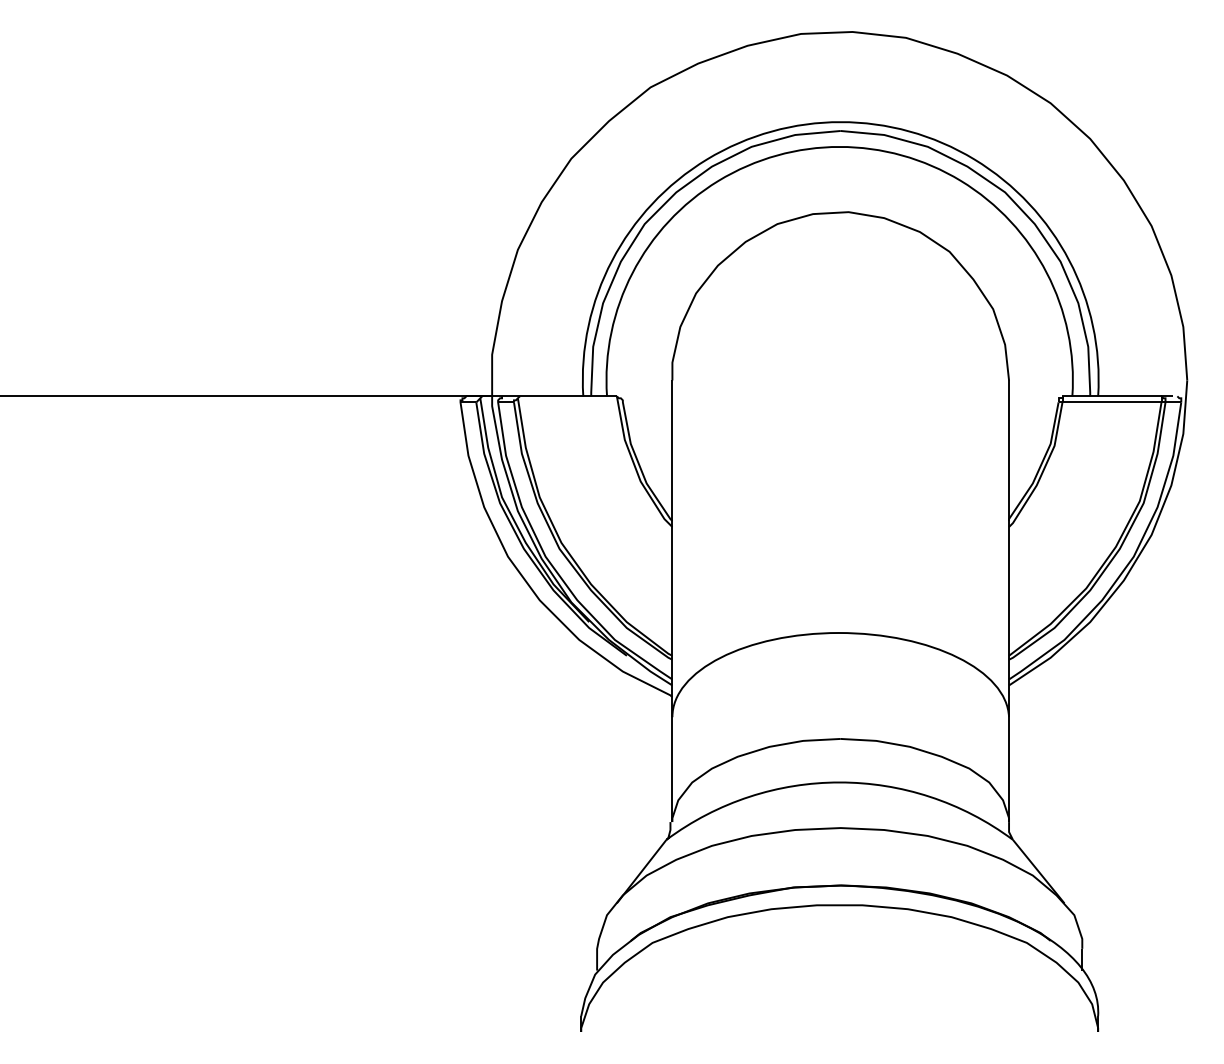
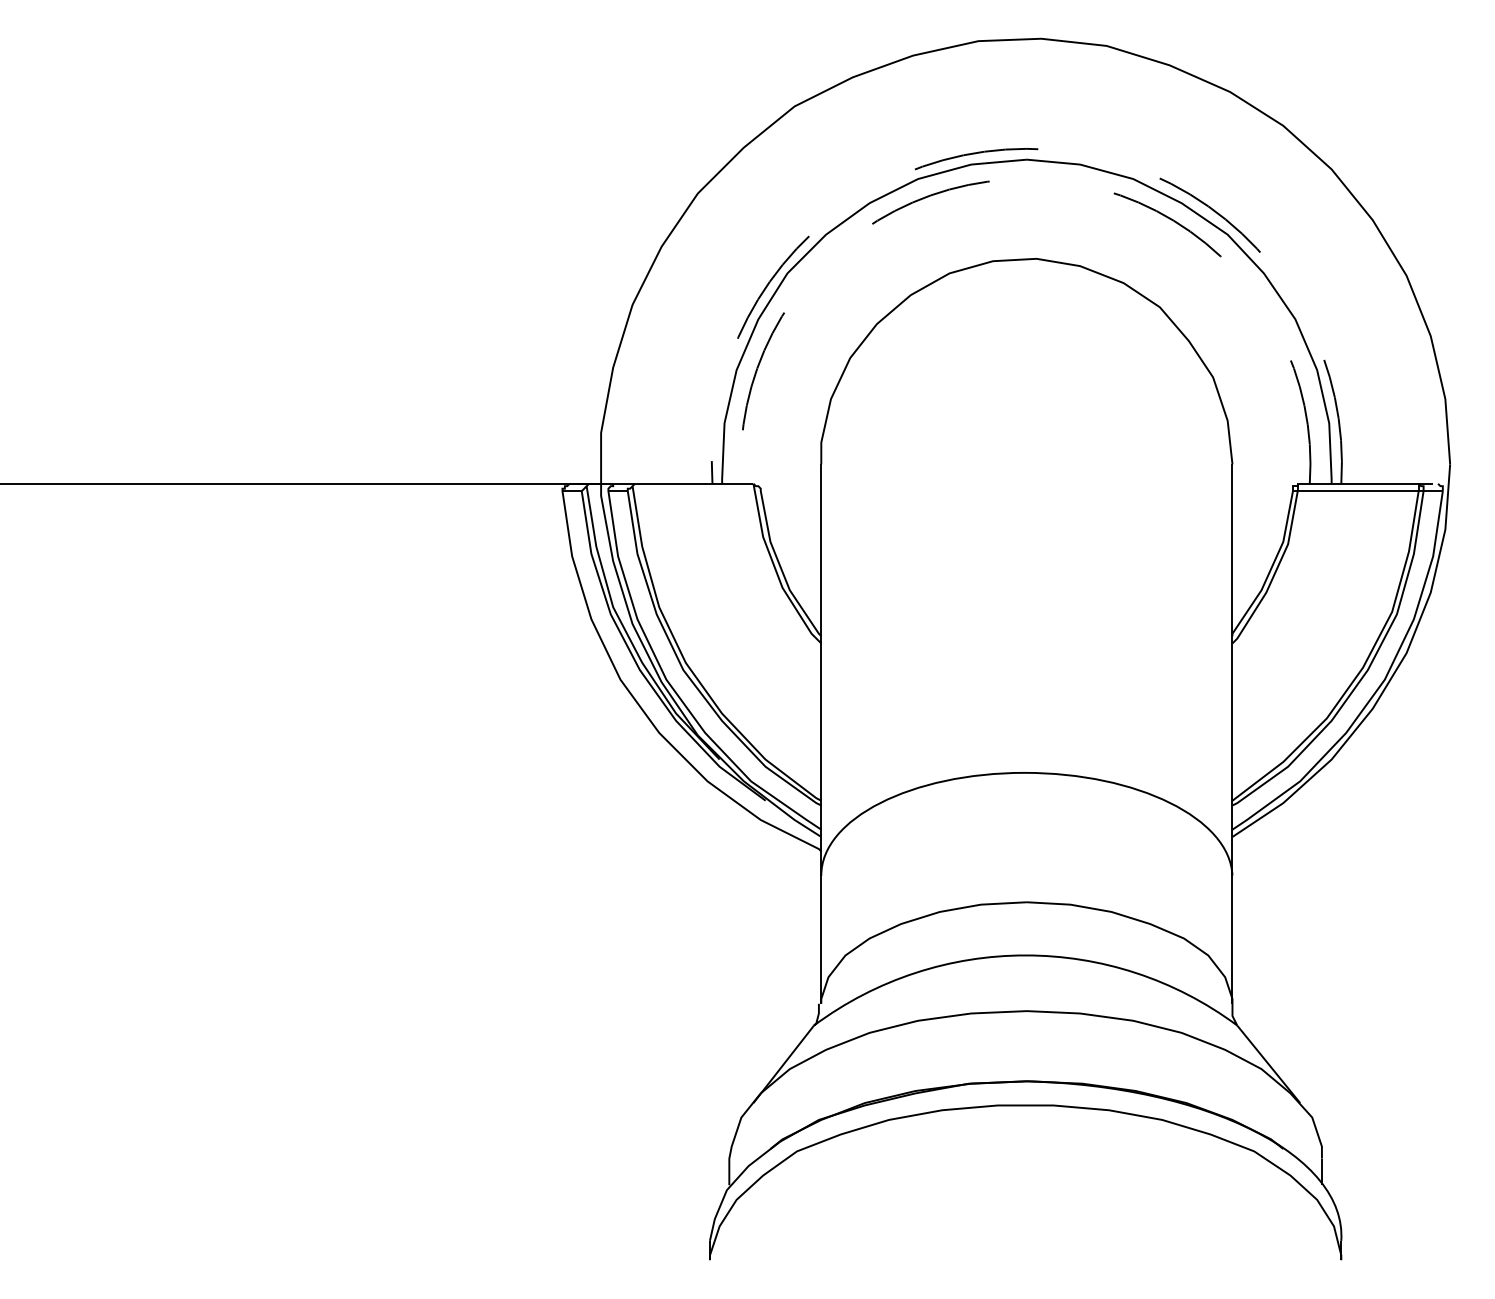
arc: (840, 121) -> (1026, 148), solid -> dashed
arc: (839, 147) -> (1025, 179), solid -> dashed

